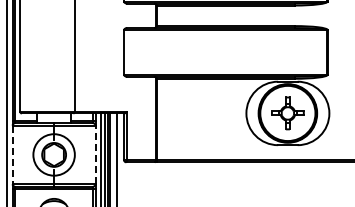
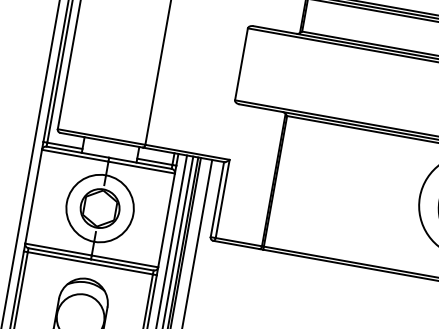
line: (95, 154) -> (166, 219), dashed -> solid
line: (12, 155) -> (33, 197), dashed -> solid

